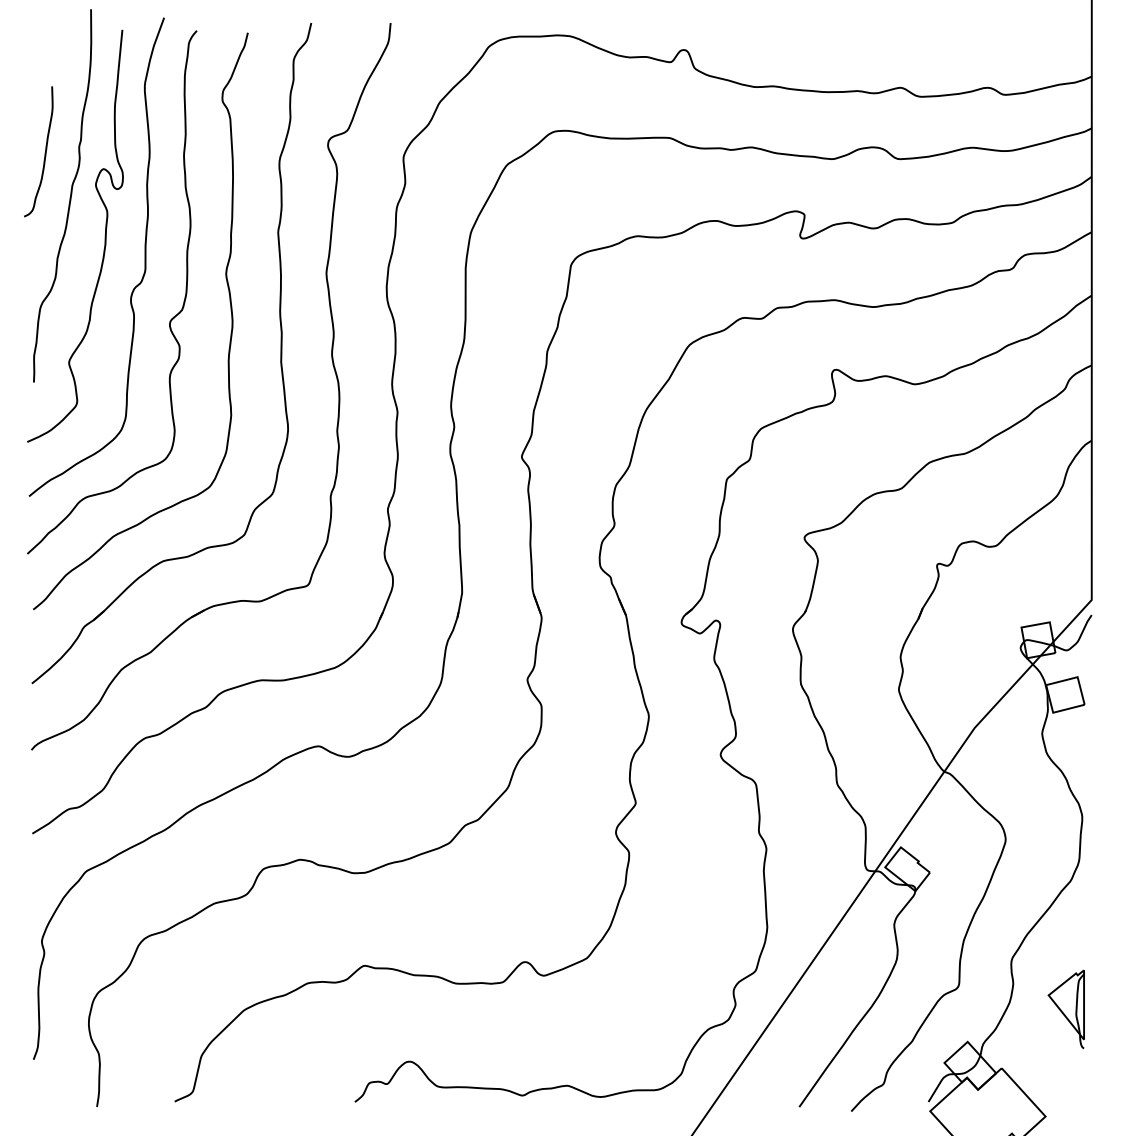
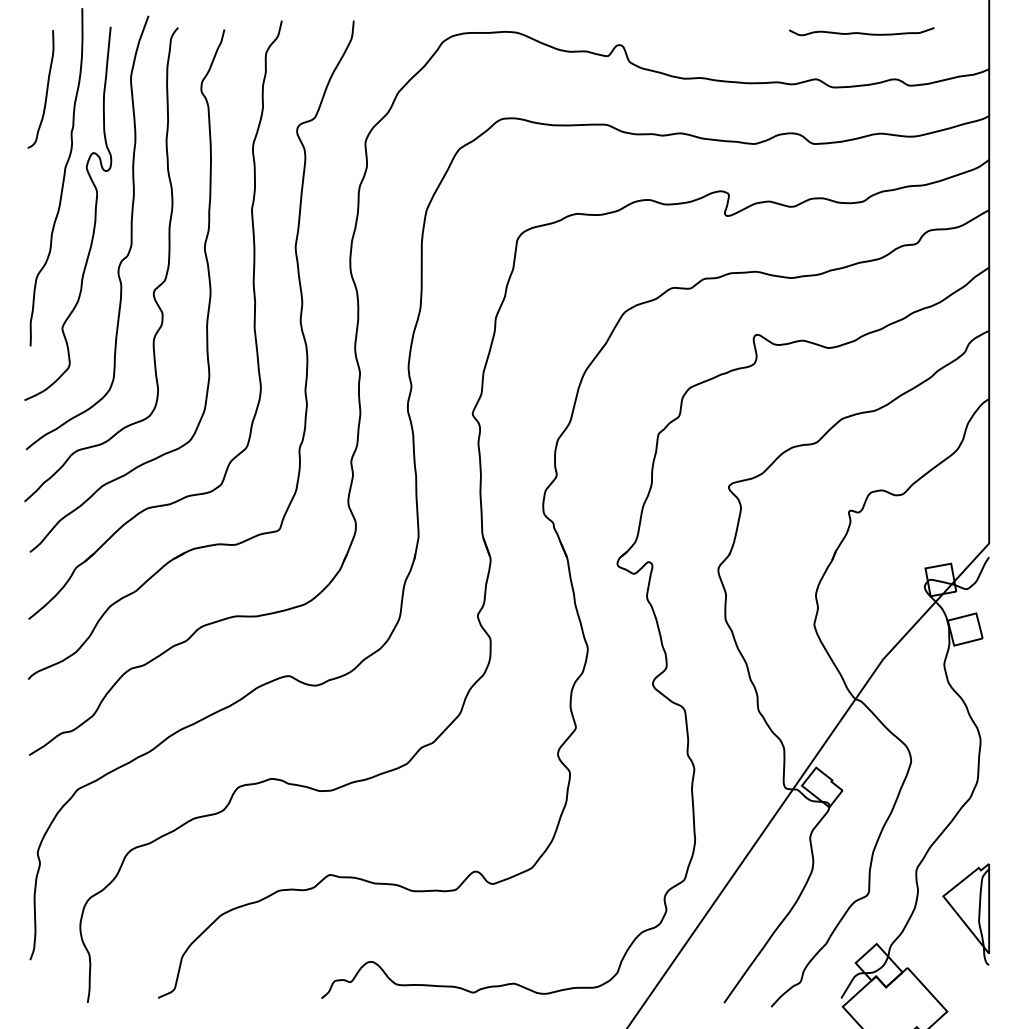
curve: (950, 36) -> (861, 32), added
curve: (44, 151) -> (46, 89), moved
part: (1065, 1009) -> (965, 914), size x1.43

